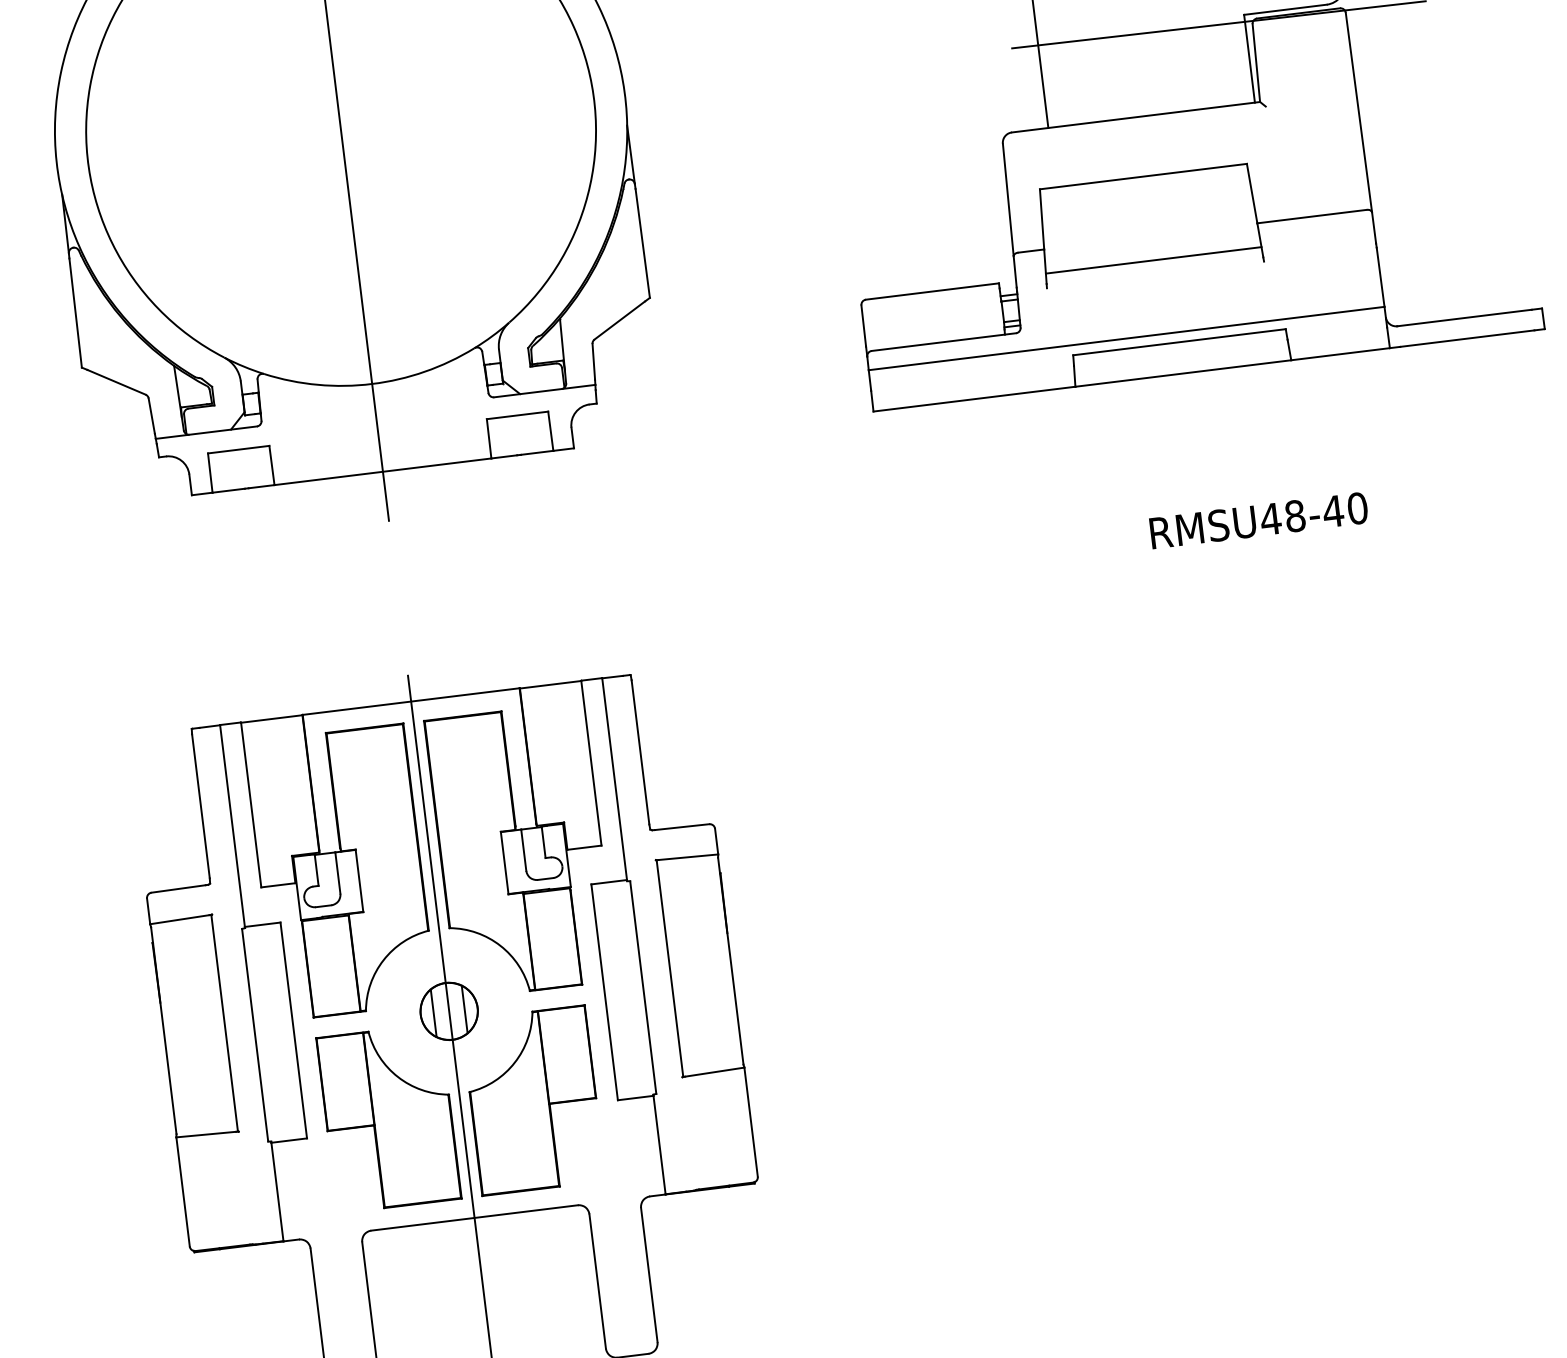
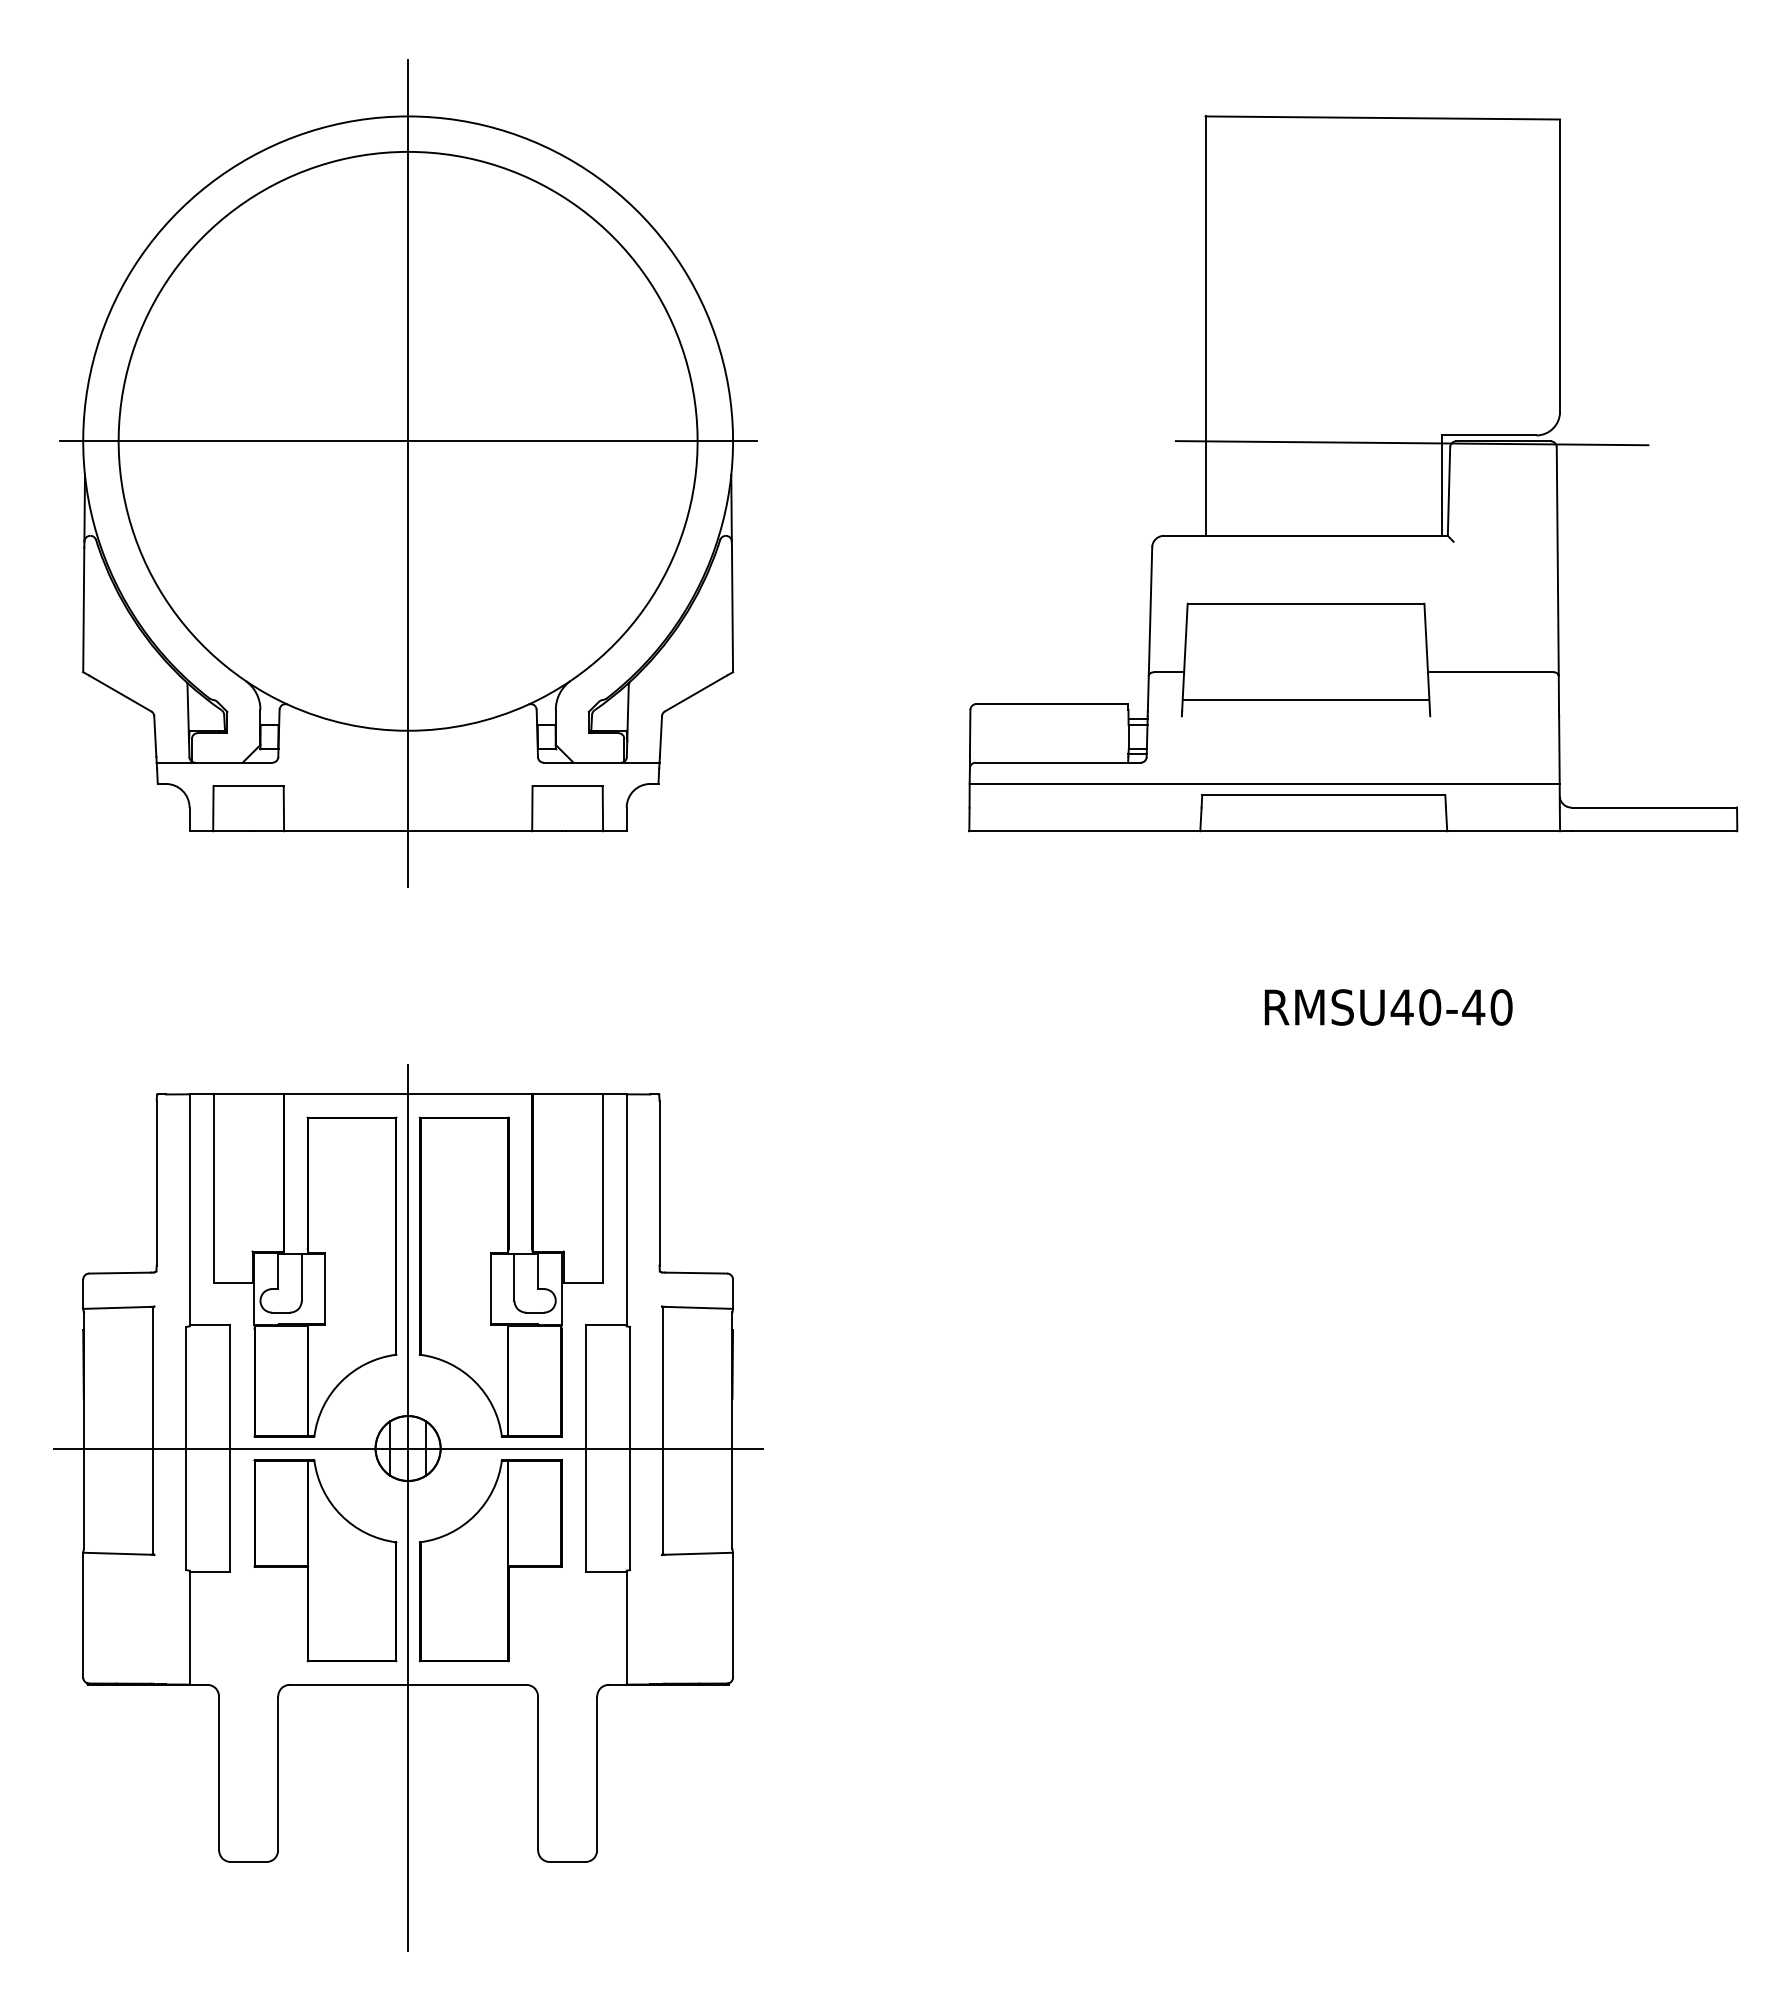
line: (340, 131) -> (407, 441), added
text: (1295, 516) -> (1430, 1007), RMSU48-40 -> RMSU40-40
line: (448, 1011) -> (407, 1448), added

